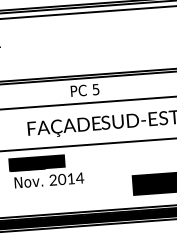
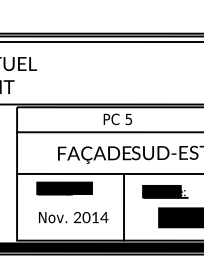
part: (137, 158) -> (165, 191), added
line: (98, 176) -> (124, 206), added
text: (49, 180) -> (73, 217), moved

